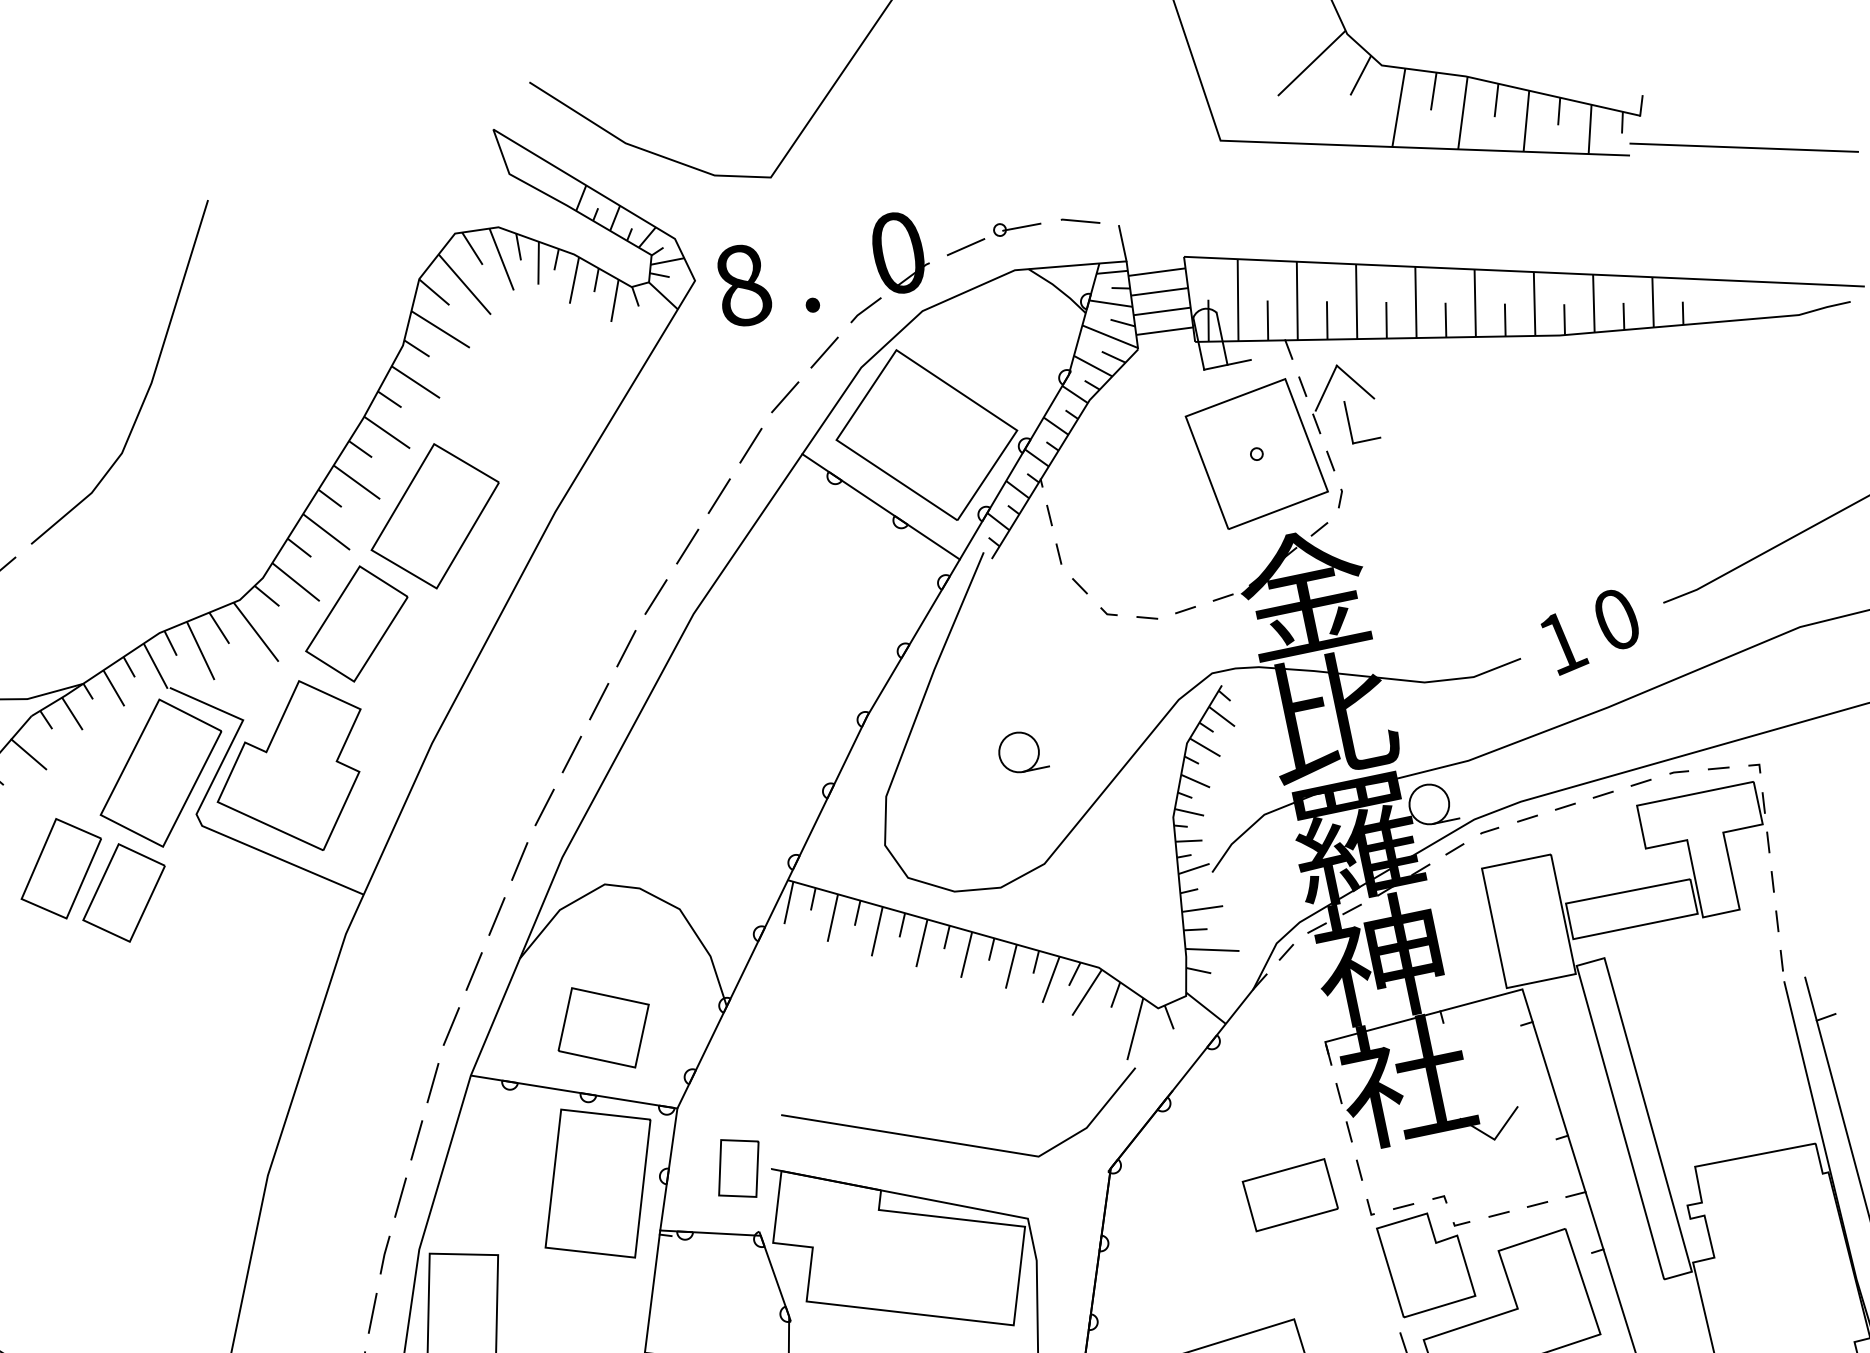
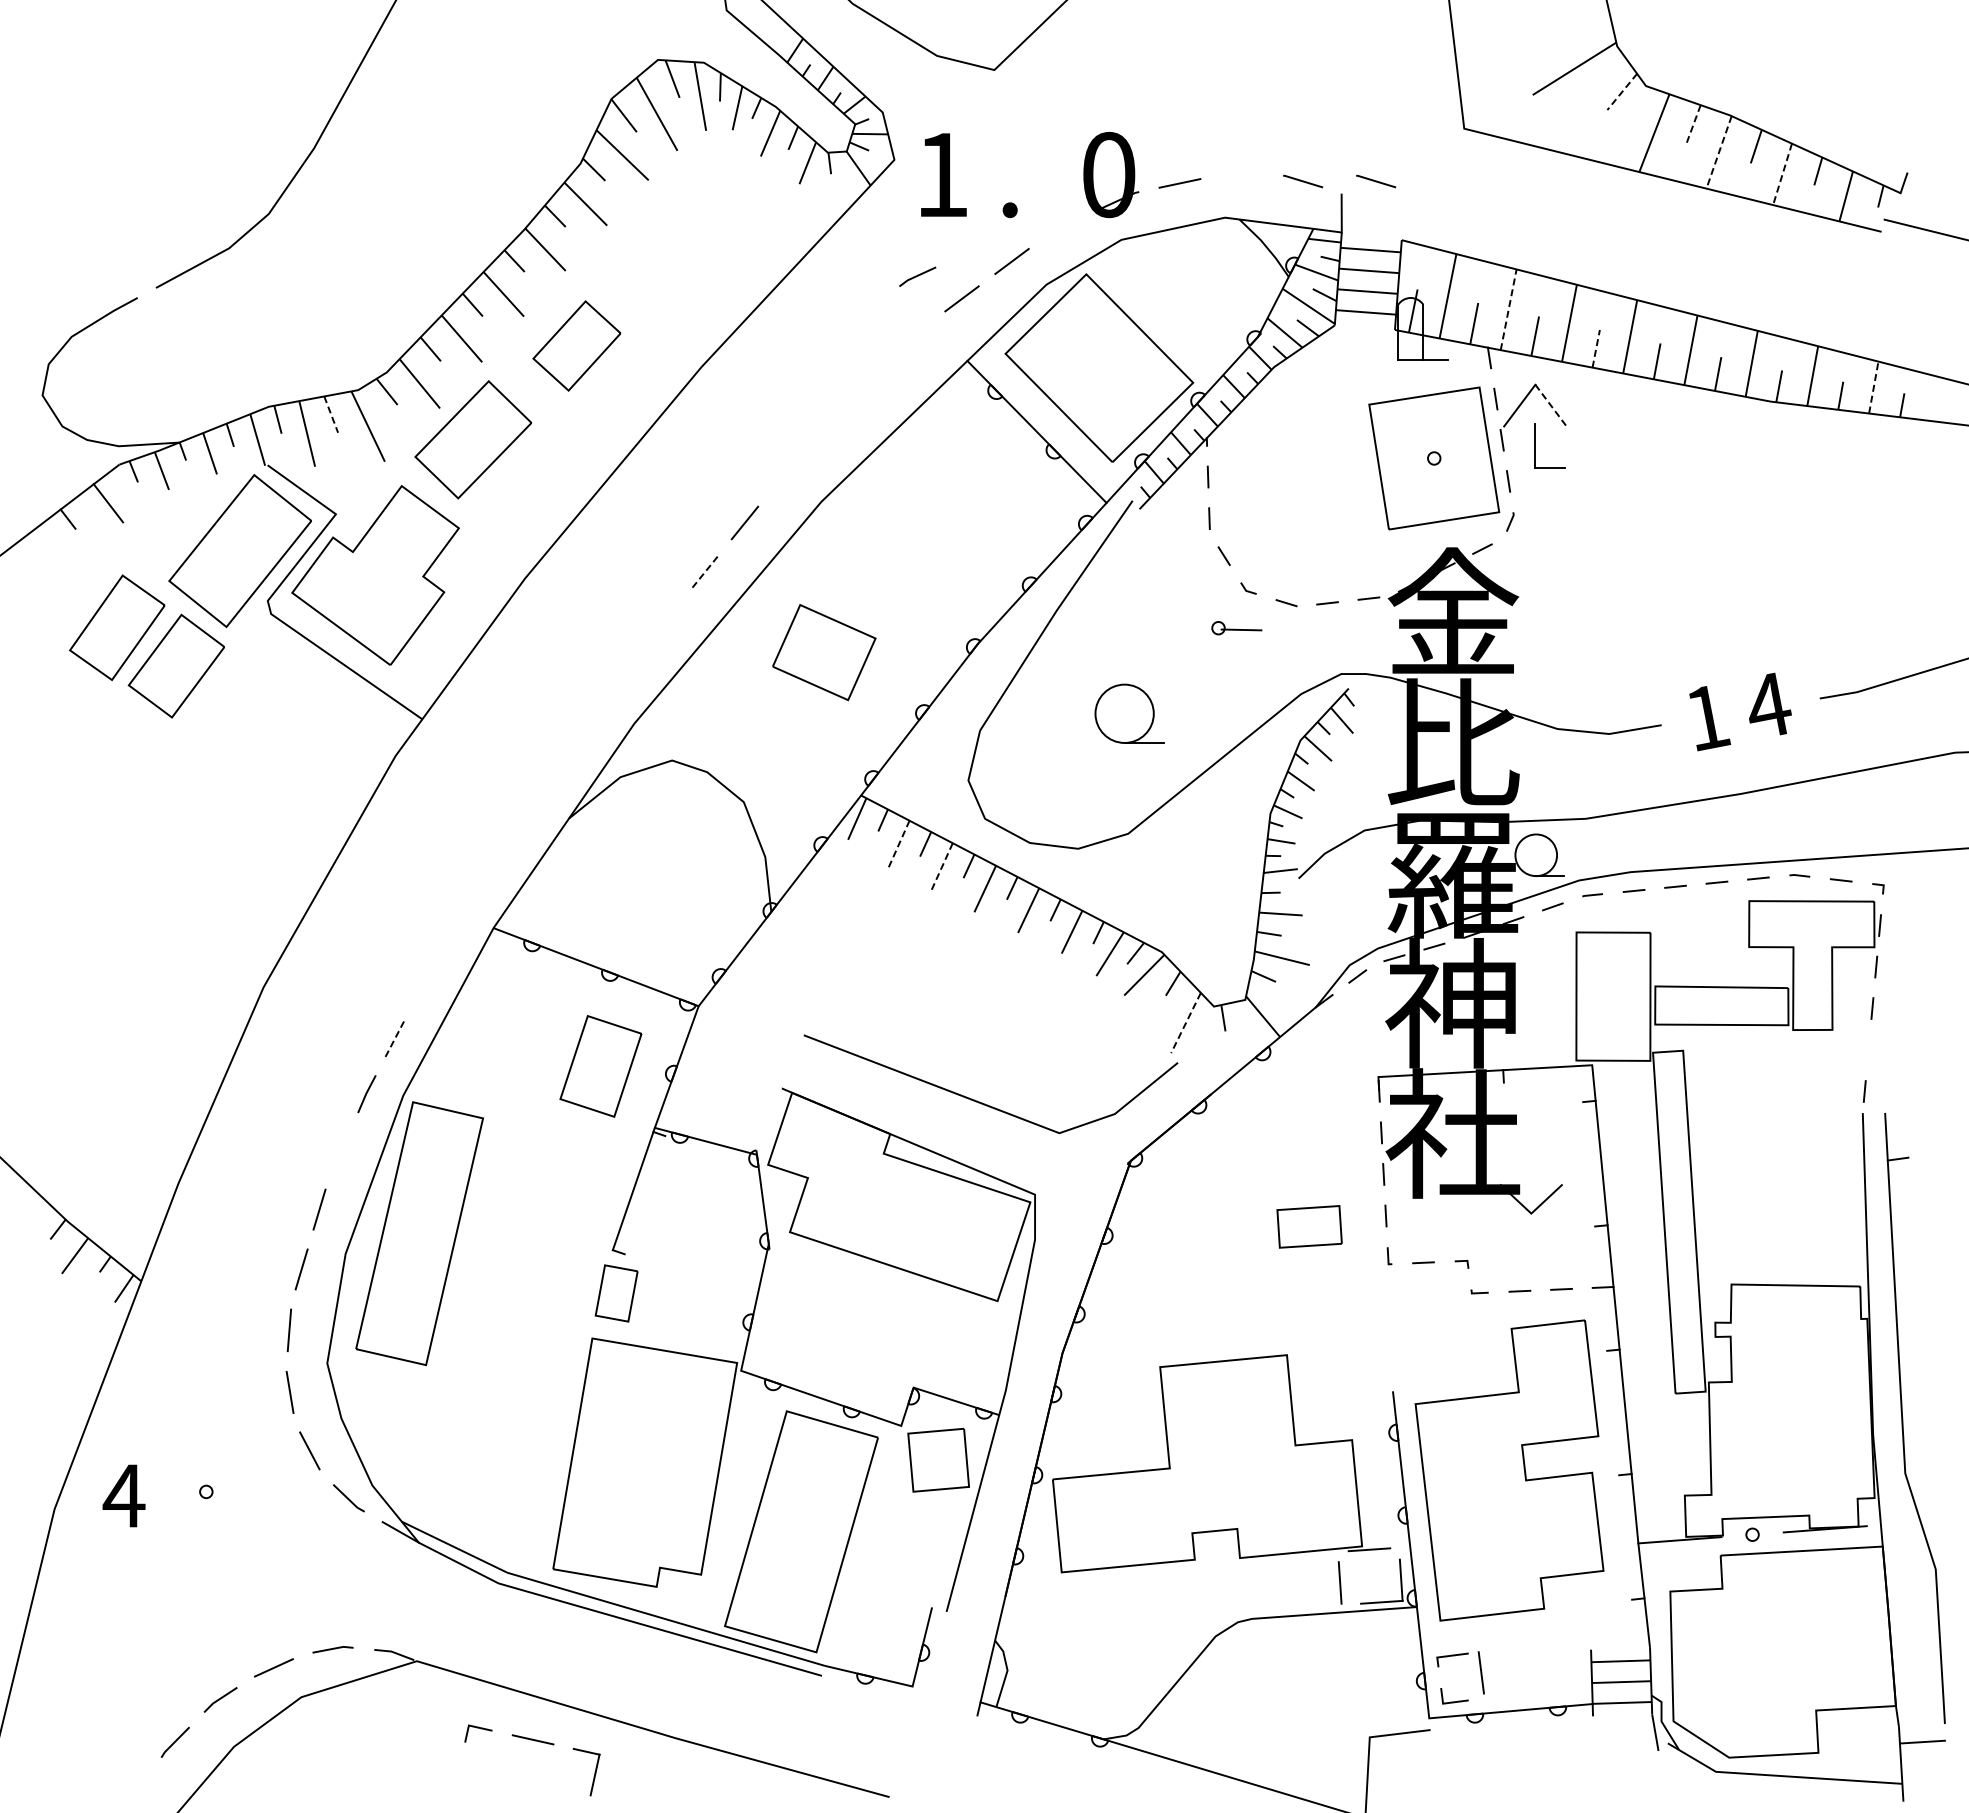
line: (1360, 76) -> (1621, 92), solid -> dashed
line: (1433, 91) -> (1693, 123), solid -> dashed
line: (1462, 113) -> (1718, 152), solid -> dashed
line: (1526, 121) -> (1782, 174), solid -> dashed
line: (1149, 207) -> (1376, 181), added
part: (1016, 226) -> (1236, 628), moved
text: (742, 286) -> (942, 175), 8 -> 1
line: (1297, 300) -> (1508, 309), solid -> dashed
line: (1652, 302) -> (1873, 387), solid -> dashed
line: (865, 309) -> (917, 276), moved
line: (1386, 319) -> (1596, 348), solid -> dashed
line: (1356, 382) -> (1551, 406), solid -> dashed
line: (750, 446) -> (915, 341), removed
line: (718, 496) -> (872, 386), removed
part: (434, 515) -> (576, 345), size x0.6
line: (687, 546) -> (829, 431), removed
line: (656, 597) -> (786, 476), removed
text: (1617, 618) -> (1769, 704), 0 -> 4
line: (219, 628) -> (331, 415), solid -> dashed
line: (599, 701) -> (705, 571), solid -> dashed
part: (1022, 751) -> (1129, 713), size x1.4
line: (572, 753) -> (666, 619), removed
line: (544, 807) -> (626, 668), removed
line: (519, 861) -> (589, 718), removed
line: (496, 916) -> (554, 770), removed
line: (833, 917) -> (899, 843), solid -> dashed
line: (1777, 920) -> (1868, 1049), removed
line: (876, 931) -> (941, 867), solid -> dashed
line: (474, 971) -> (519, 821), removed
line: (450, 1026) -> (483, 873), removed
part: (603, 1027) -> (824, 652), moved
line: (1135, 1029) -> (1186, 1023), solid -> dashed
line: (432, 1083) -> (452, 927), removed
line: (416, 1139) -> (423, 982), removed
part: (738, 1168) -> (748, 1080), removed
part: (597, 1183) -> (600, 1066), size x0.6
part: (1290, 1194) -> (1309, 1226), size x0.7
line: (400, 1197) -> (395, 1038), solid -> dashed
part: (1426, 1262) -> (1434, 1325), removed
line: (372, 1313) -> (341, 1151), removed

